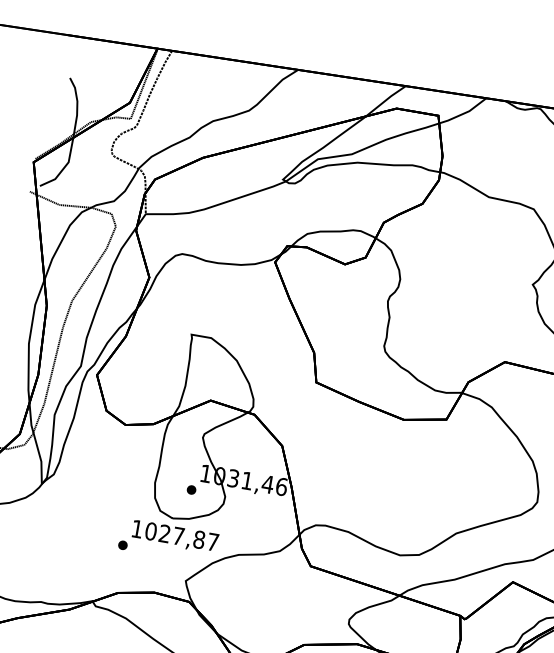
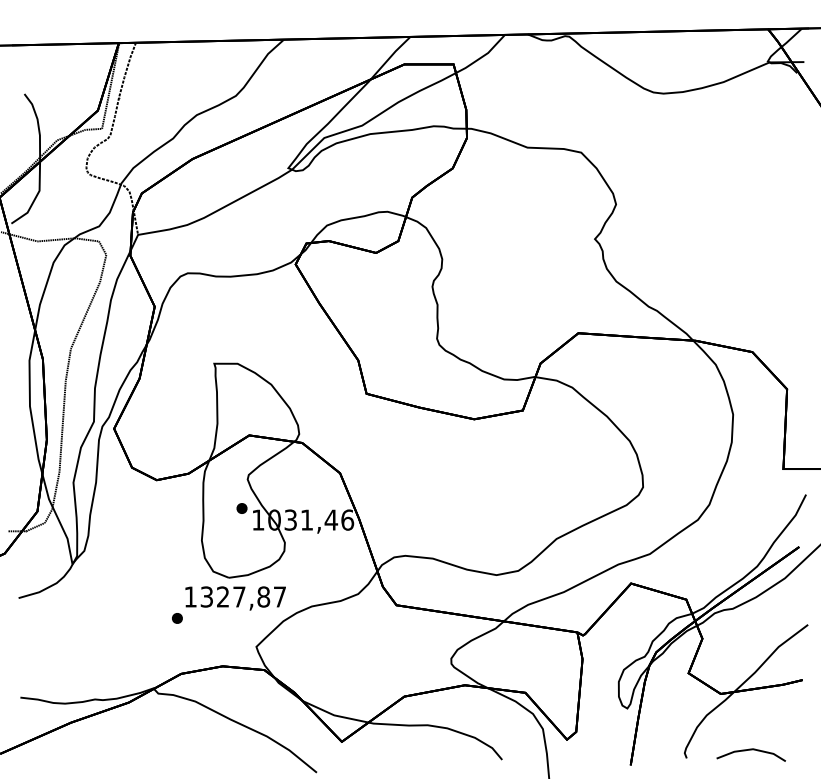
part: (191, 489) -> (241, 508), moved
text: (150, 530) -> (206, 596), 1027,87 -> 1327,87

